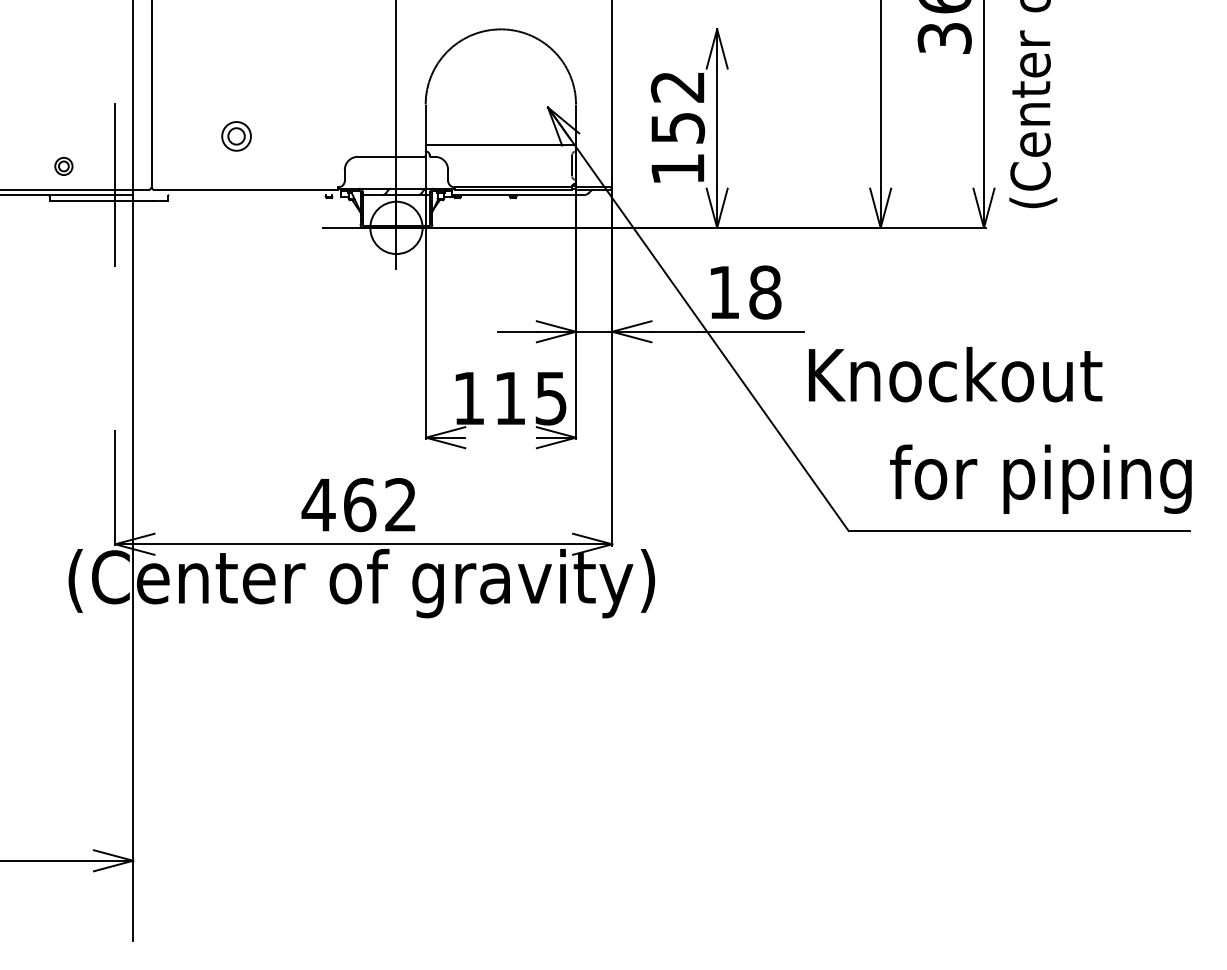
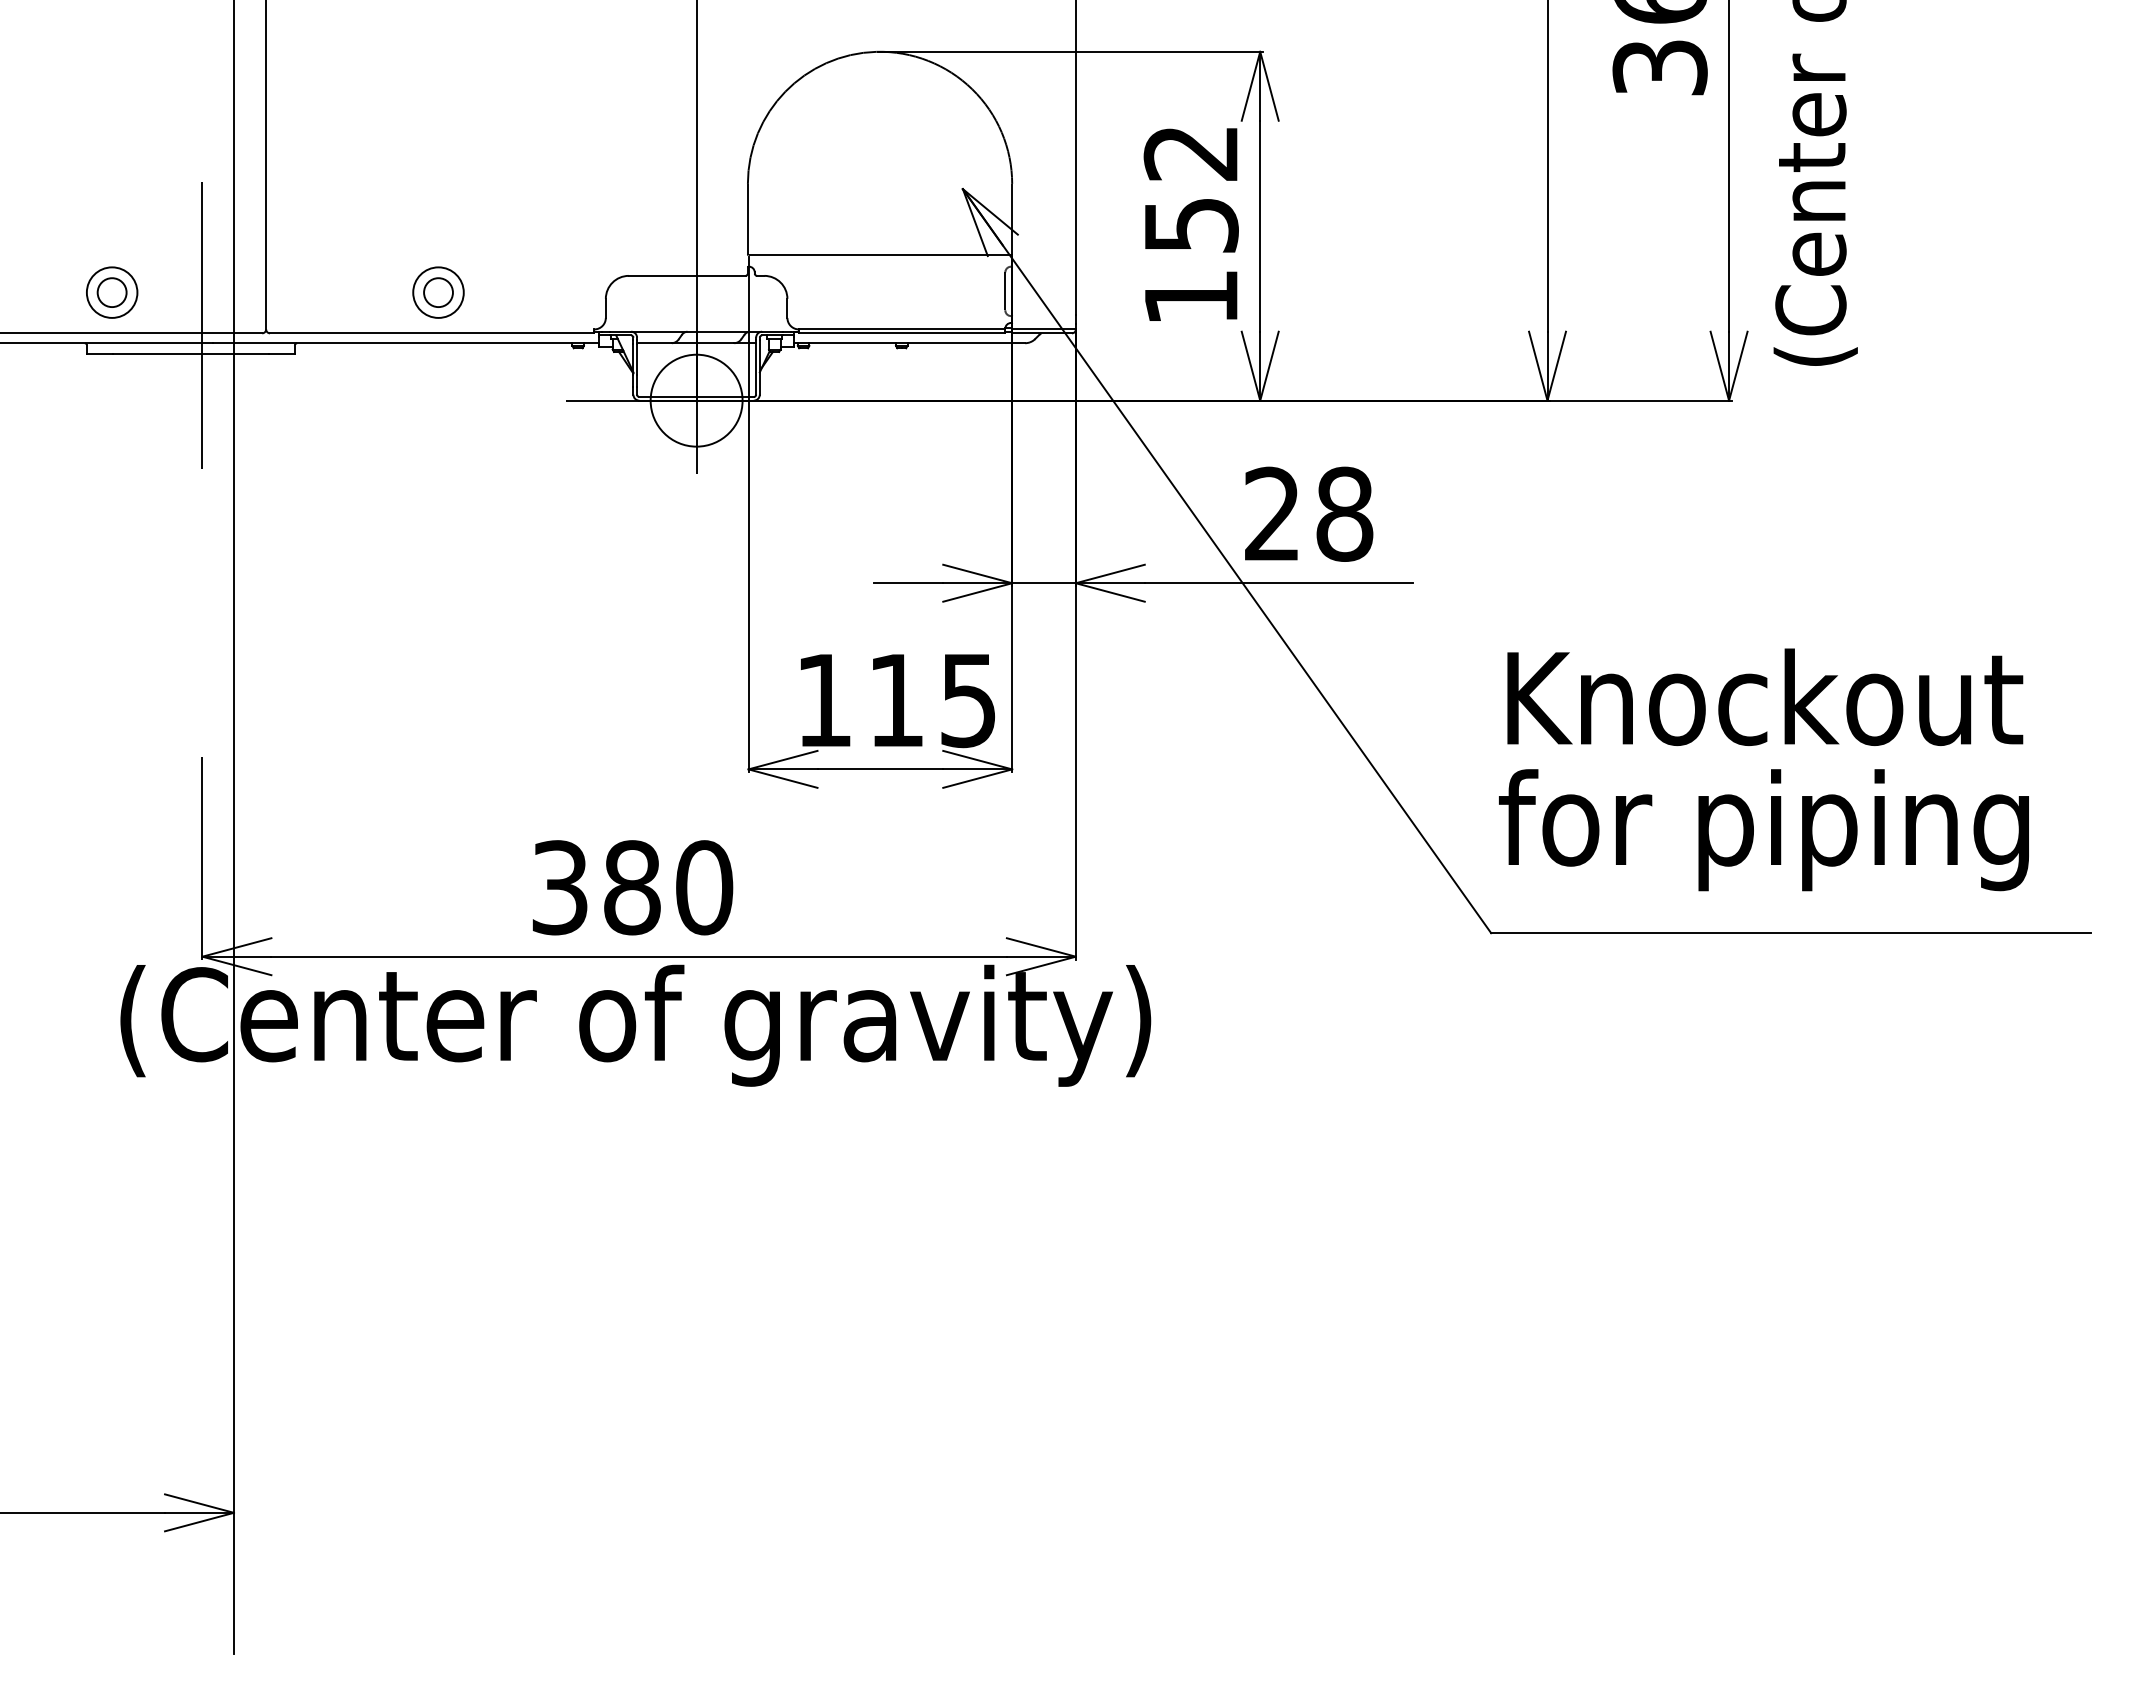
line: (608, 29) -> (1069, 52), added
part: (236, 136) -> (438, 292), moved
part: (63, 166) -> (111, 292), size x1.67
line: (236, 195) -> (415, 343), added
text: (723, 291) -> (1271, 512), 18 -> 28
text: (955, 374) -> (1765, 696), moved
line: (500, 437) -> (879, 769), added
text: (1040, 478) -> (1763, 828), moved
text: (359, 505) -> (631, 888), 462 -> 380

